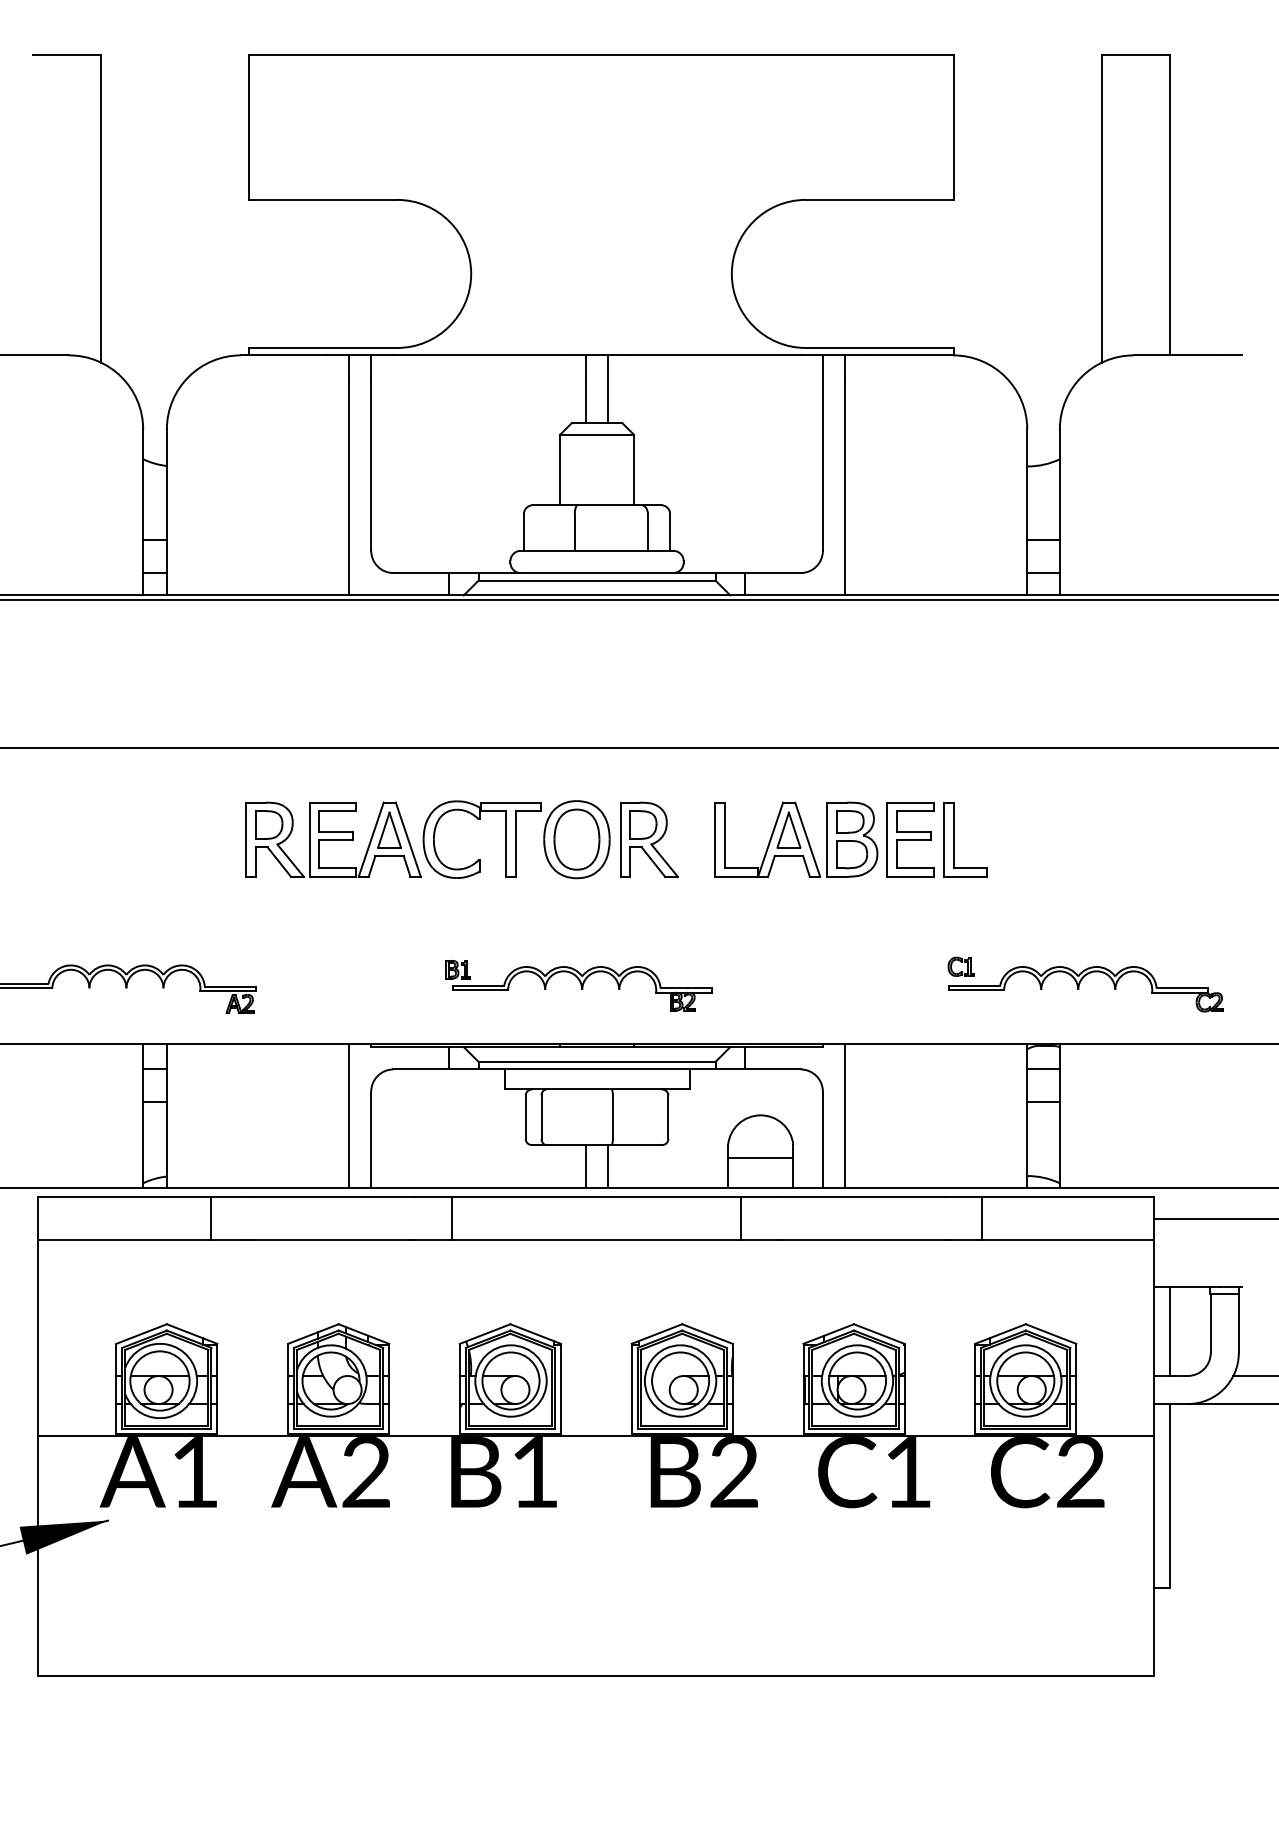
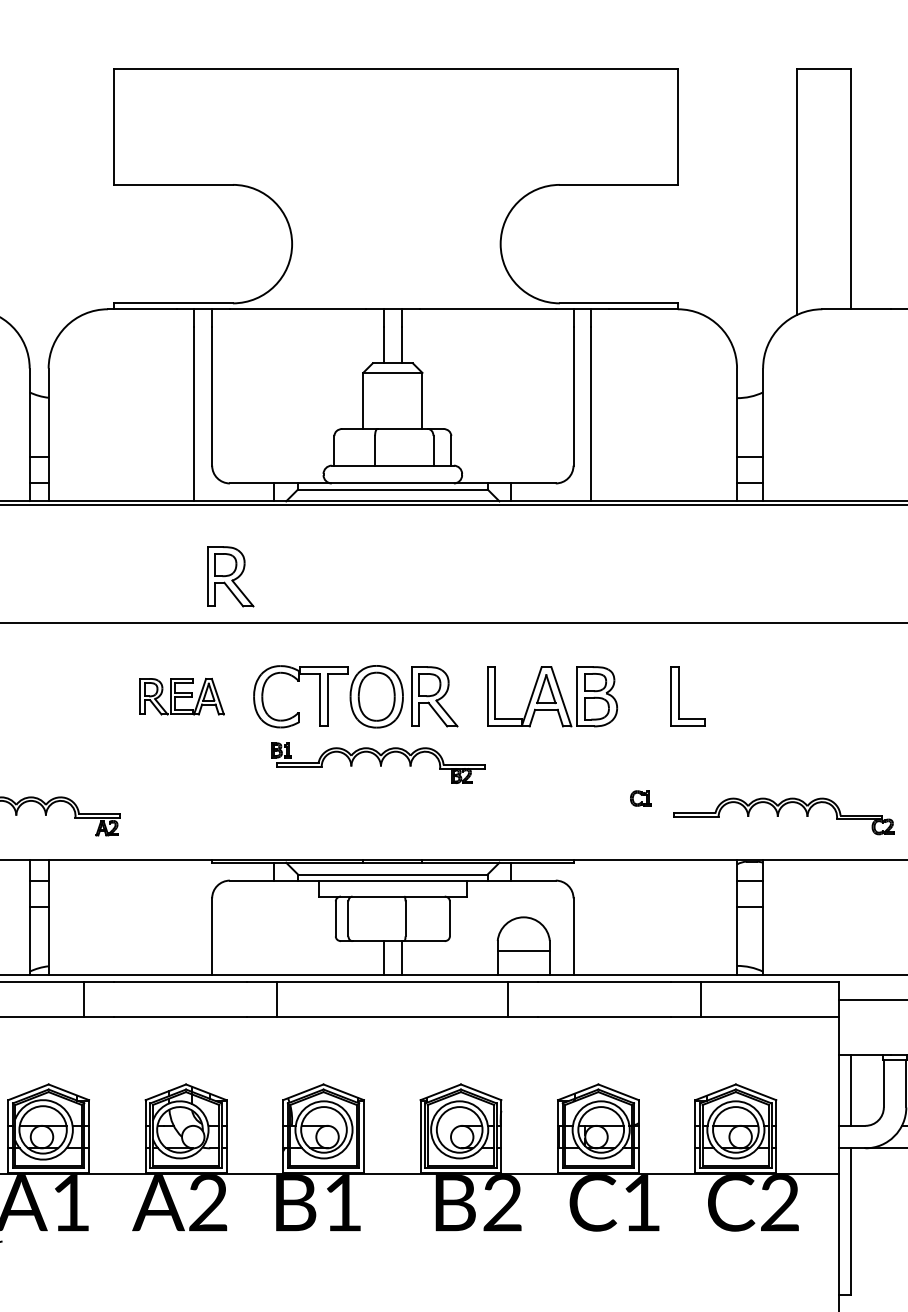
part: (394, 689) -> (230, 576), added
part: (333, 839) -> (181, 696), size x0.6
part: (910, 839) -> (643, 696), removed
part: (960, 966) -> (640, 798), moved
part: (578, 985) -> (377, 763), moved
line: (349, 1115) -> (194, 917), removed
line: (845, 1115) -> (591, 917), removed

